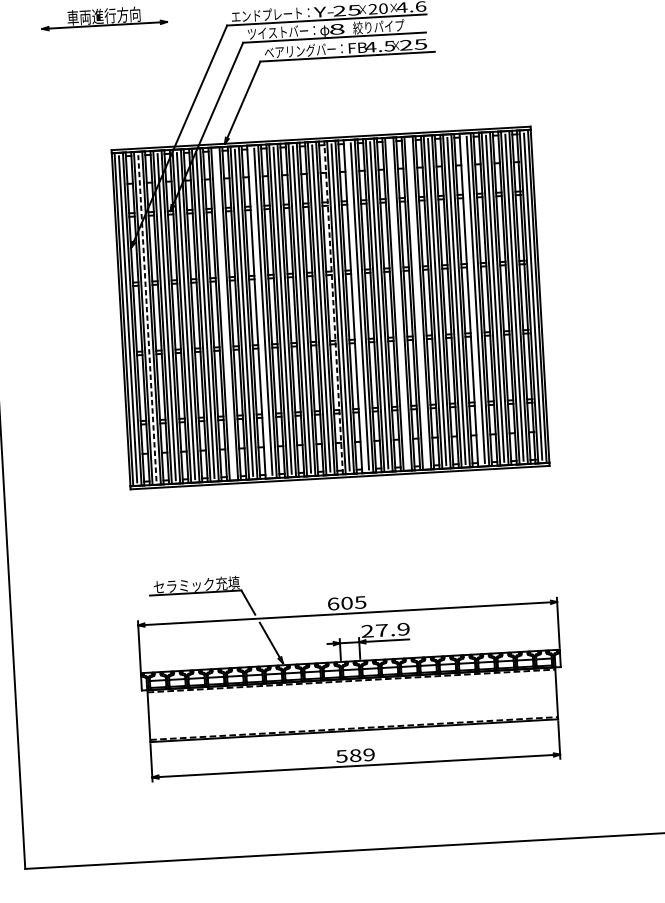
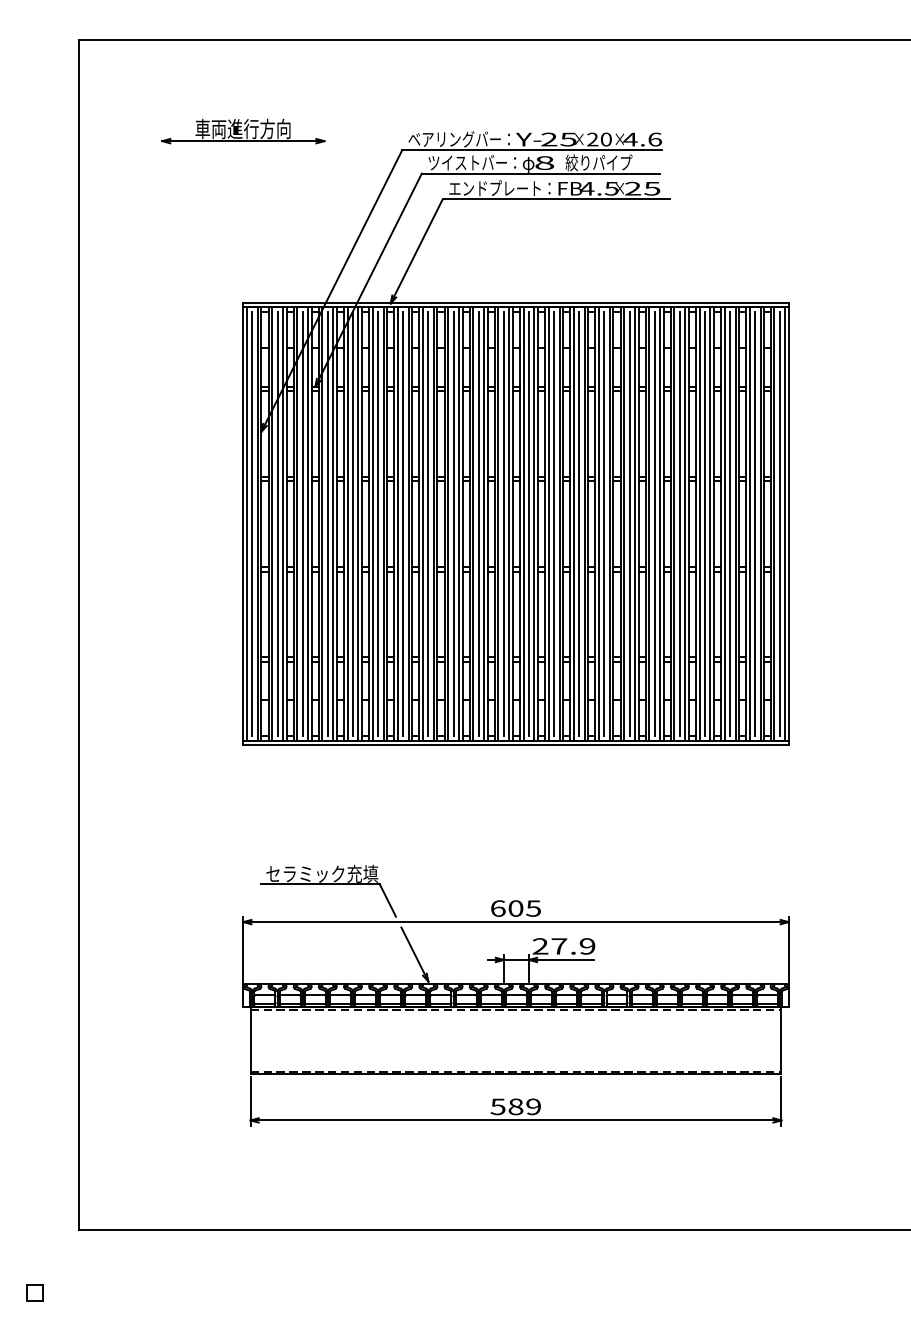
text: (266, 15) -> (454, 139), エンドプレート： -> ベアリングバー：
text: (300, 51) -> (495, 188), ベアリングバー： -> エンドプレート：
line: (471, 299) -> (699, 523), added
line: (417, 302) -> (629, 523), added
line: (398, 303) -> (604, 523), added
line: (355, 306) -> (548, 523), added
line: (333, 308) -> (519, 524), dashed -> solid
line: (259, 311) -> (423, 523), added
line: (224, 313) -> (378, 523), added
line: (147, 317) -> (277, 523), dashed -> solid

